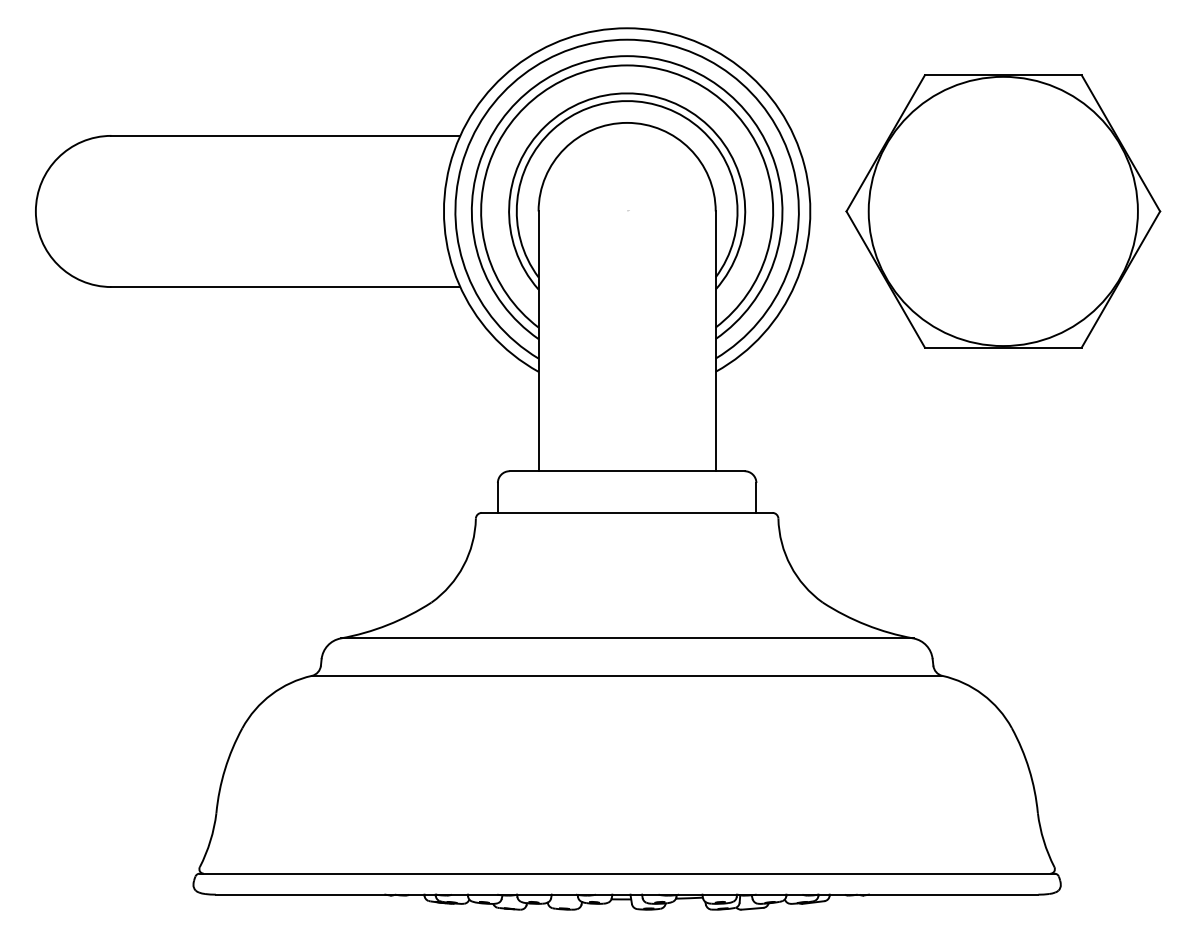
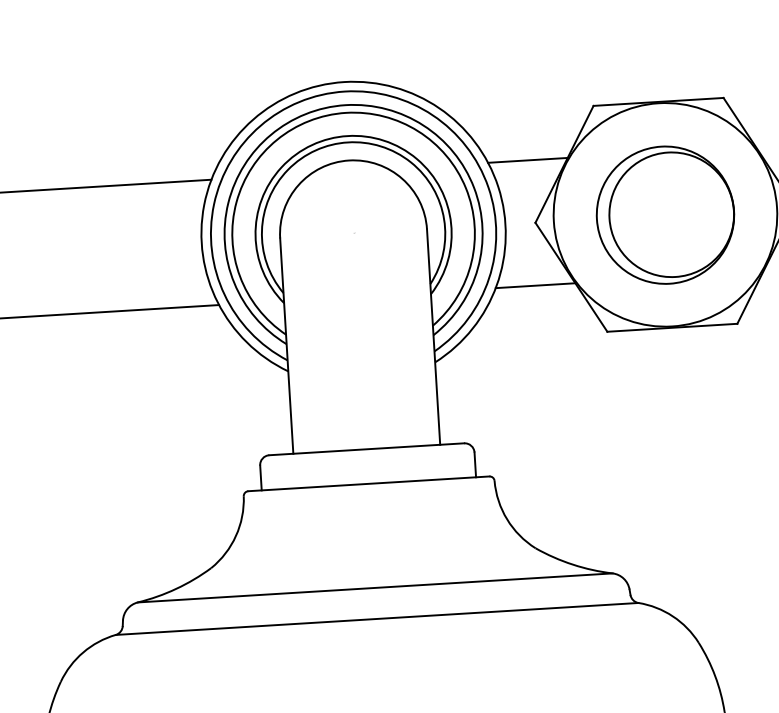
line: (842, 135) -> (528, 160), added
part: (1002, 211) -> (664, 214), added
line: (842, 287) -> (535, 286), added

